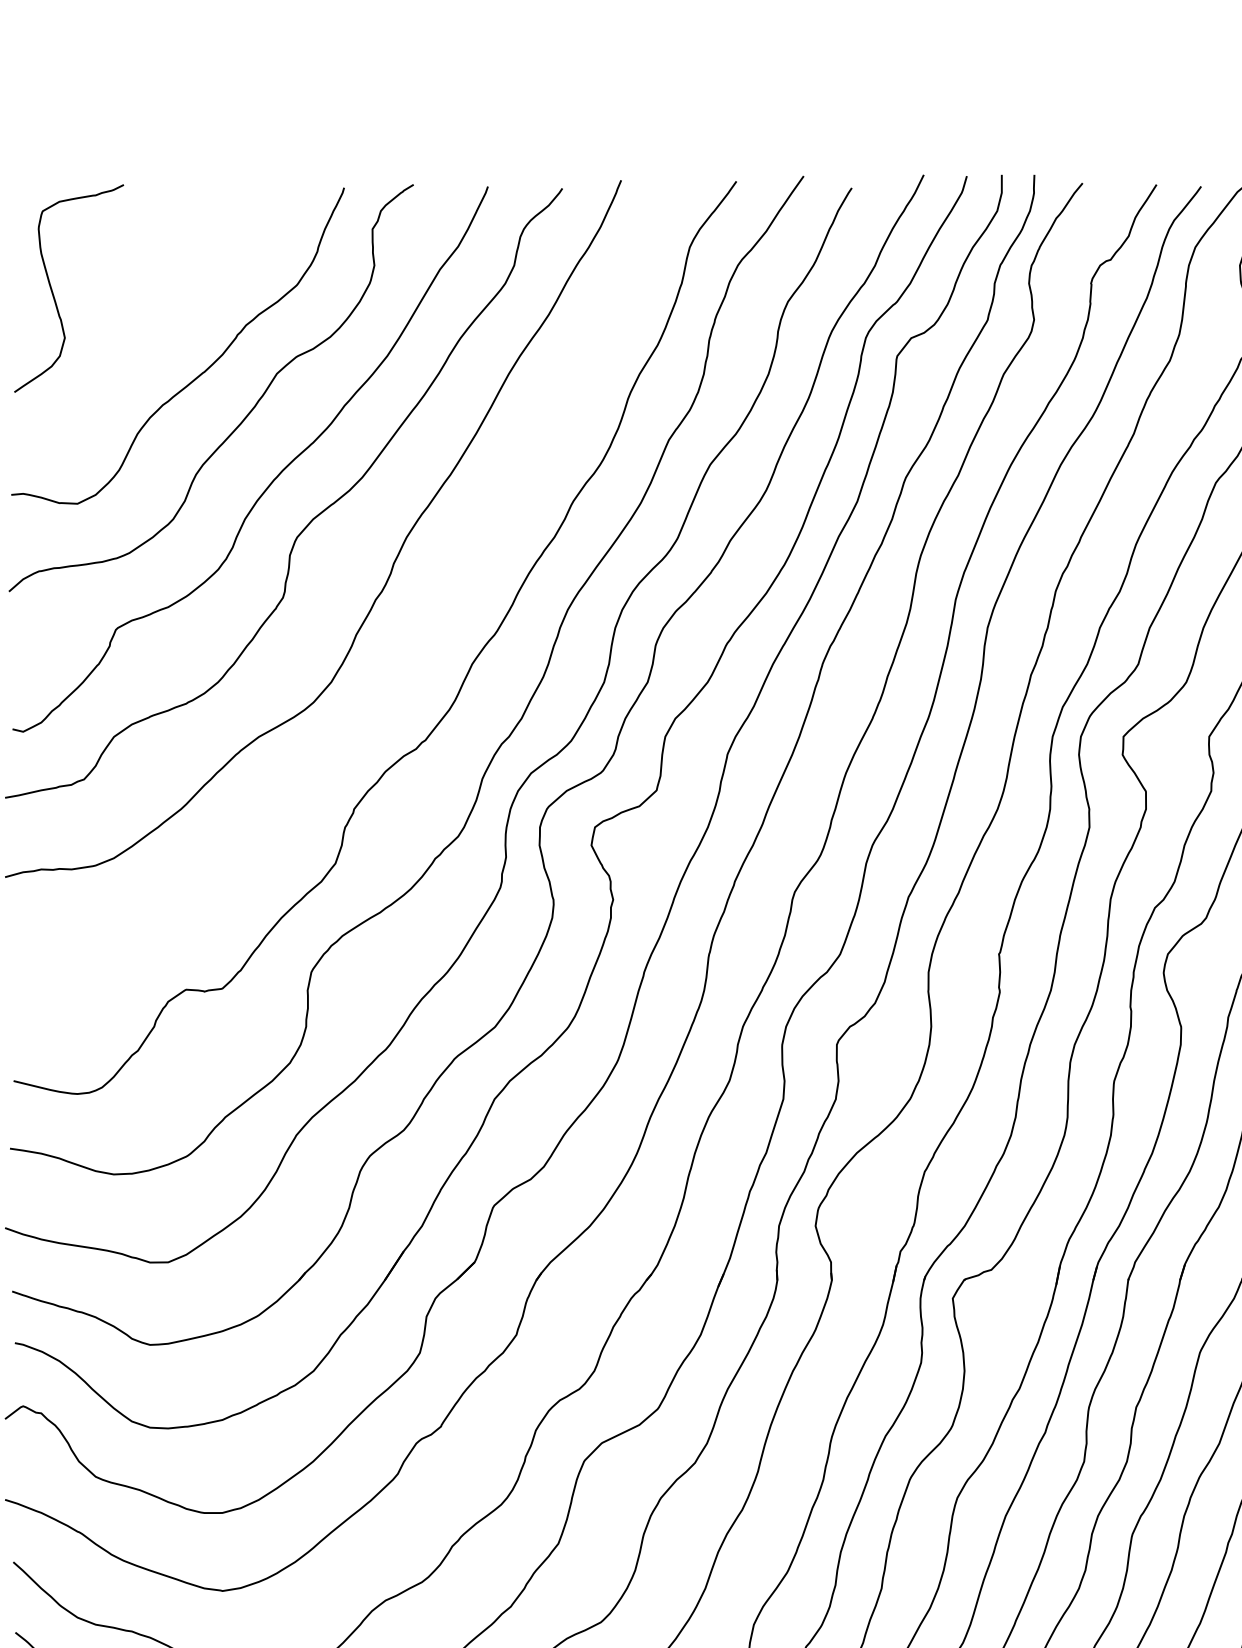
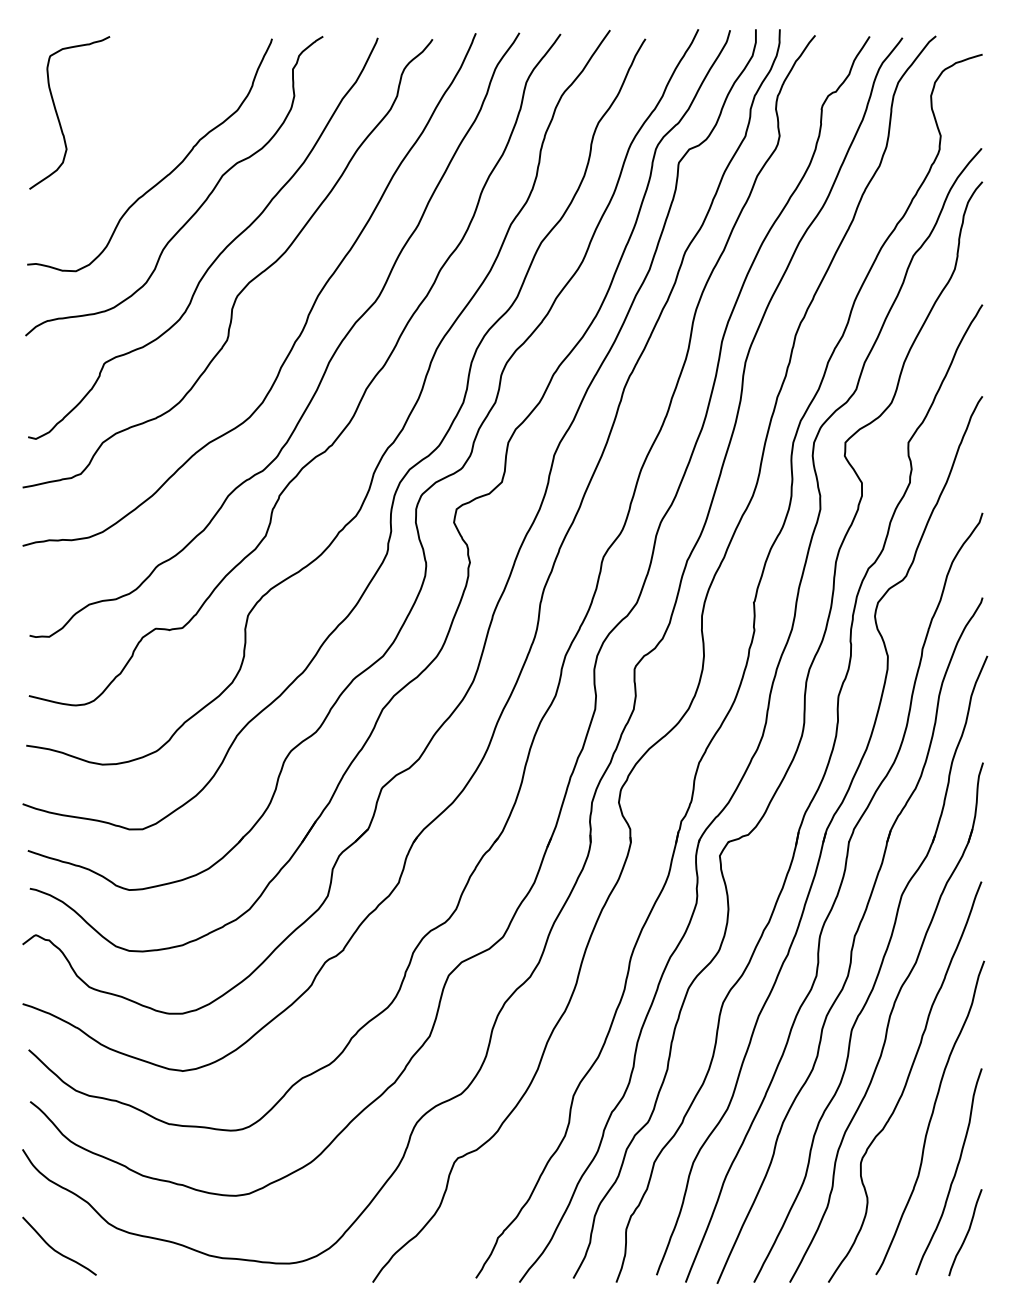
curve: (420, 626) -> (328, 361), added

